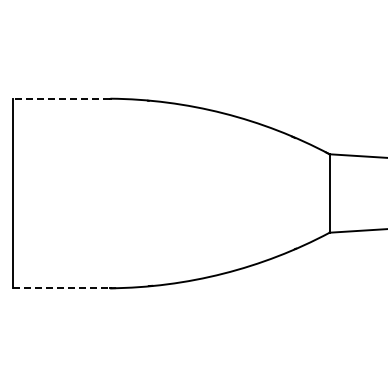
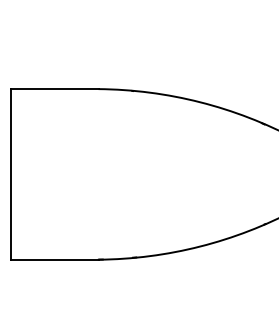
line: (61, 98) -> (54, 88), dashed -> solid
line: (61, 288) -> (54, 259), dashed -> solid

